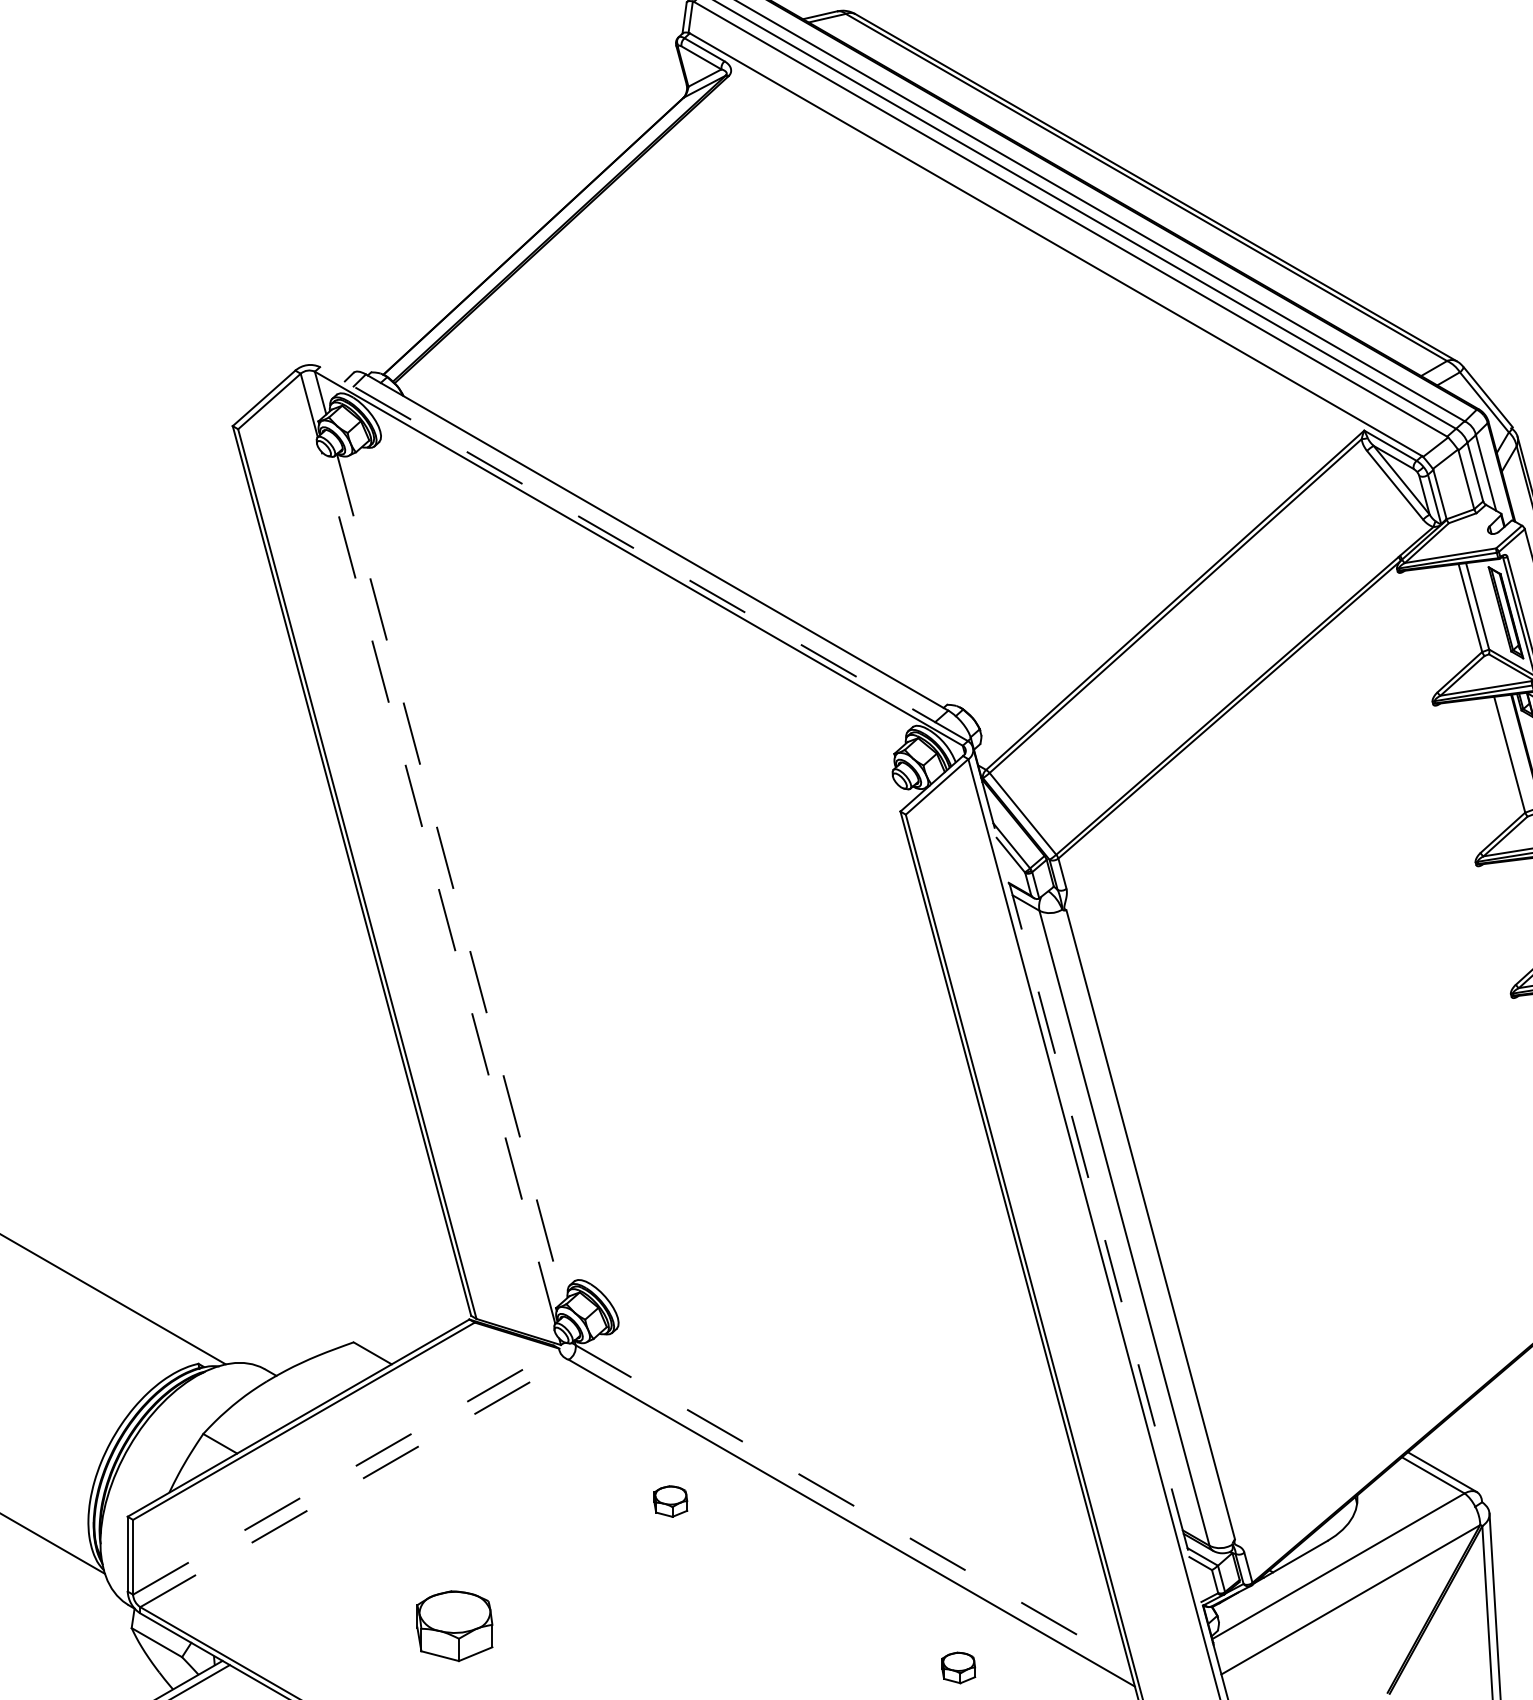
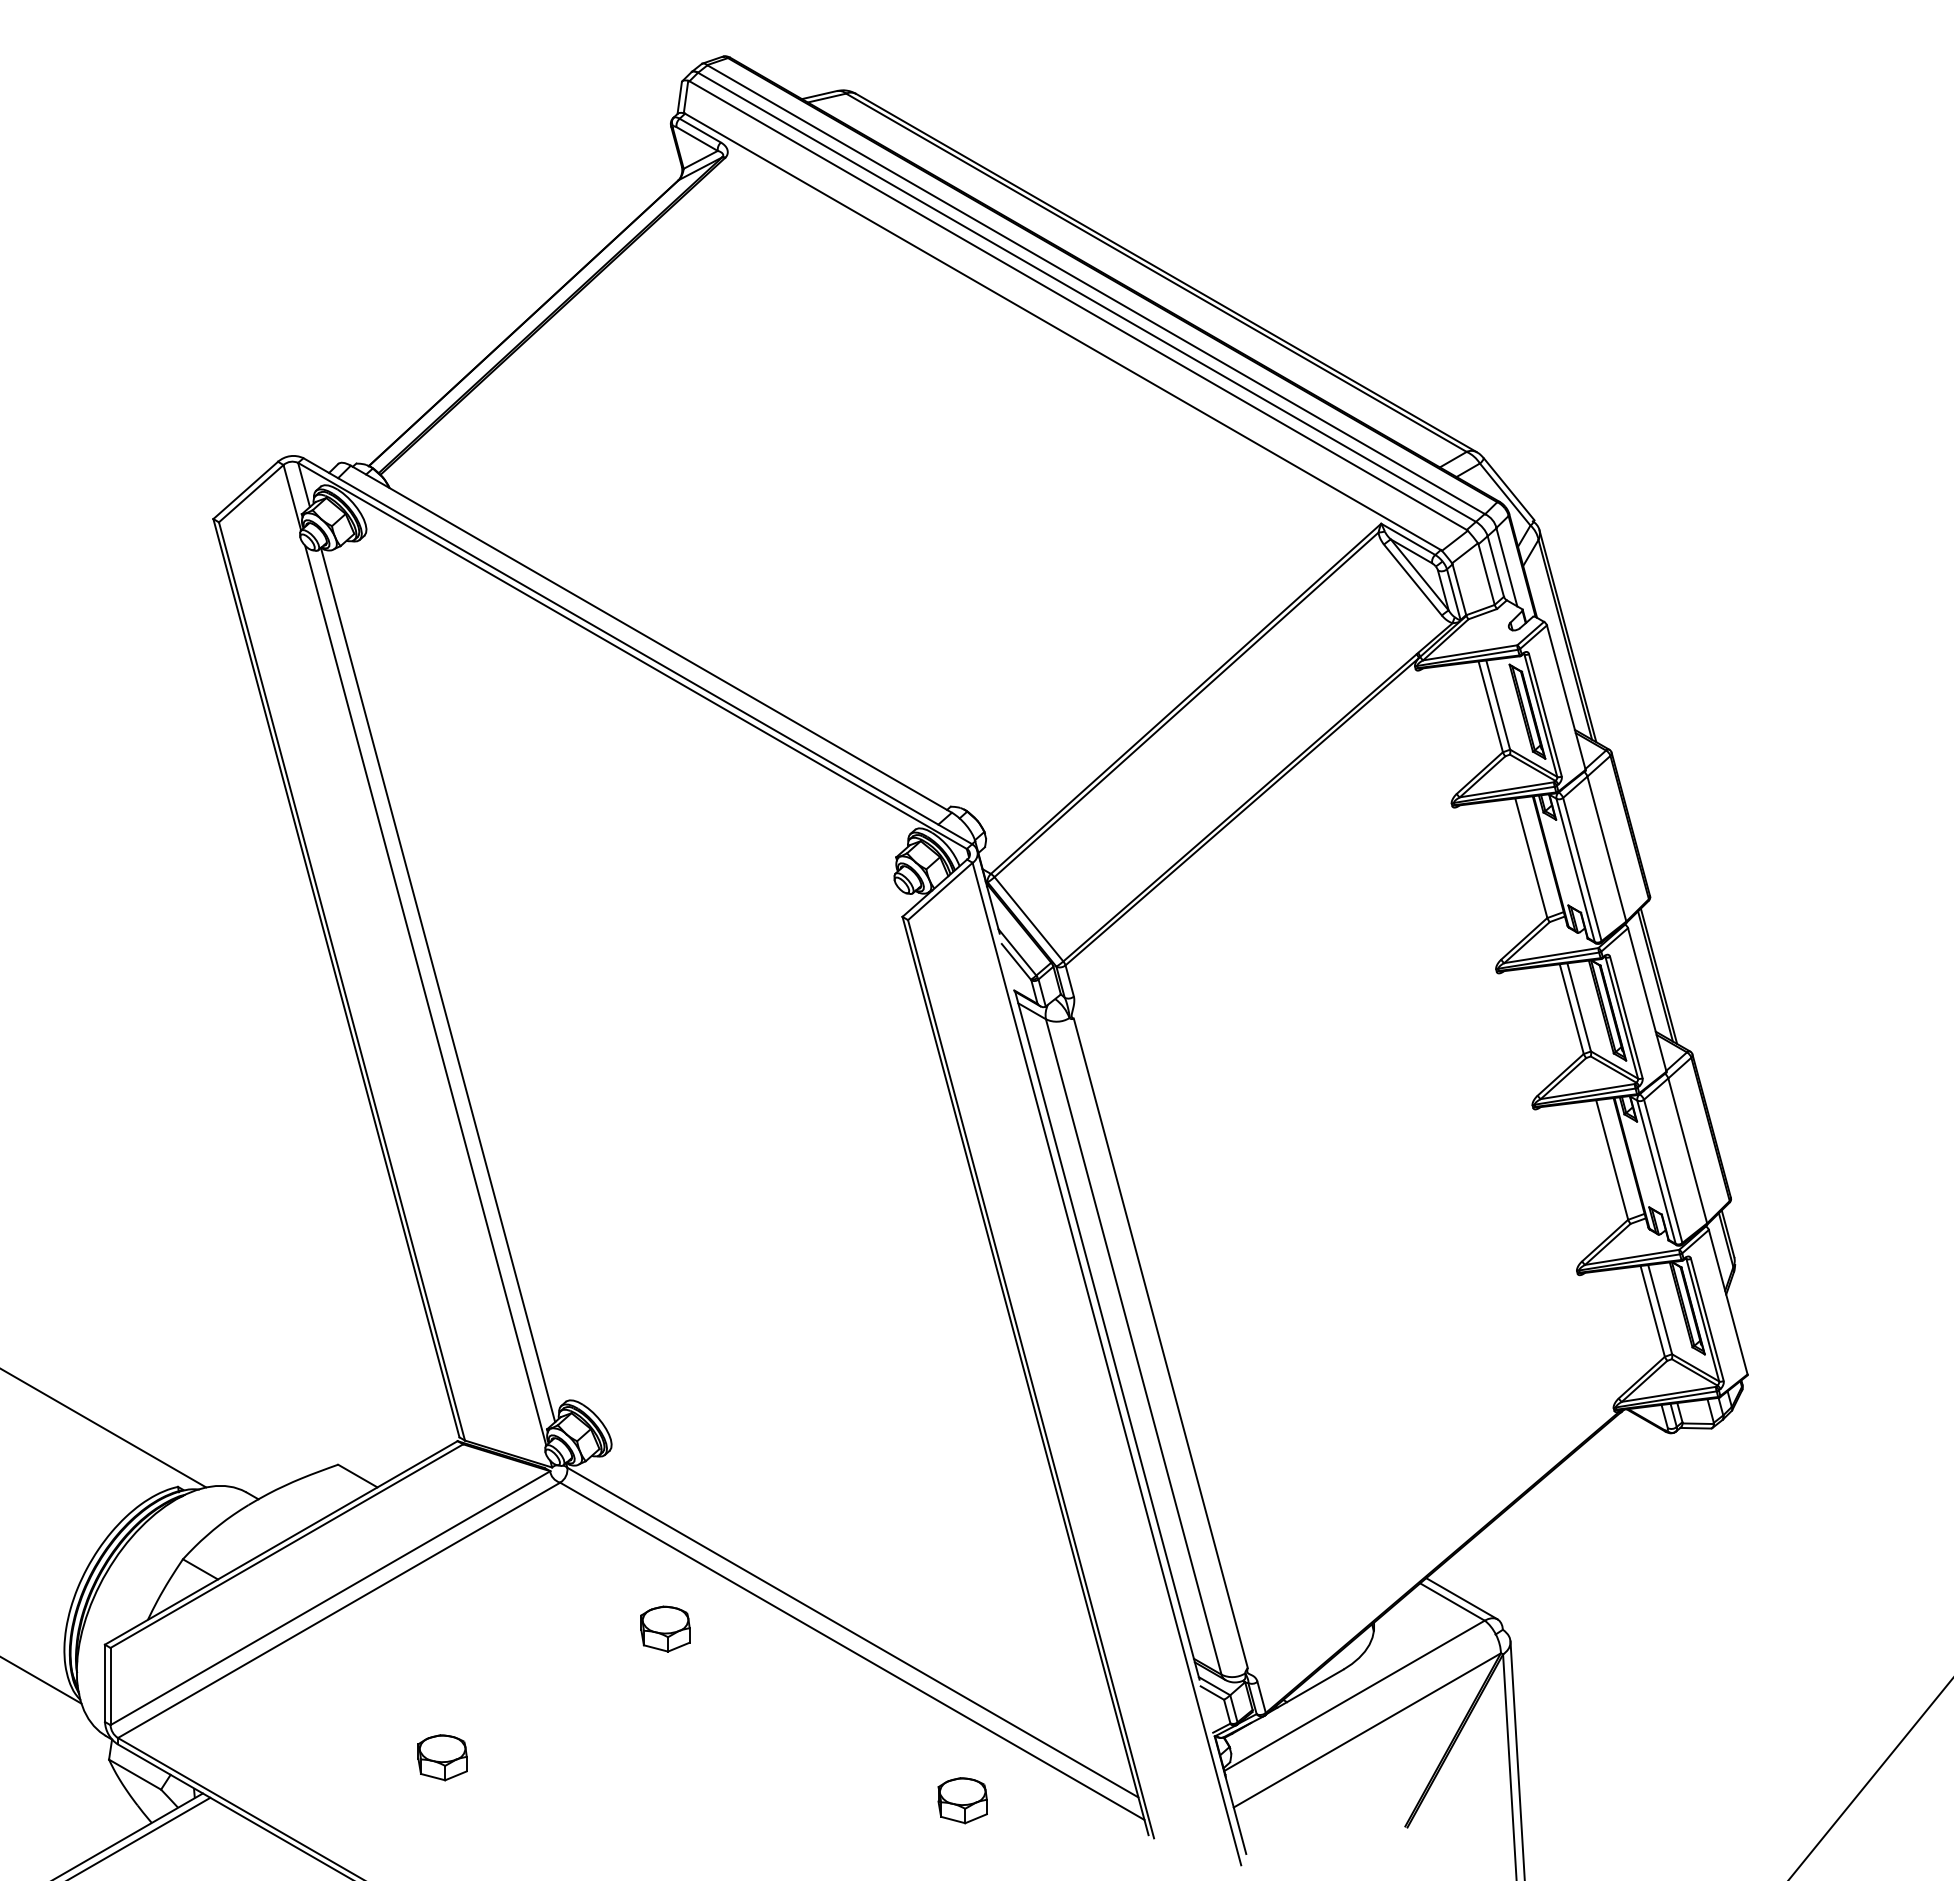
line: (643, 553) -> (637, 650), dashed -> solid
line: (450, 878) -> (438, 985), dashed -> solid
line: (438, 887) -> (425, 995), dashed -> solid
line: (1099, 1217) -> (1107, 1335), dashed -> solid
line: (346, 1471) -> (330, 1598), dashed -> solid
line: (354, 1483) -> (339, 1610), dashed -> solid
part: (670, 1501) -> (665, 1628), size x1.43
line: (851, 1504) -> (852, 1632), dashed -> solid
part: (454, 1626) -> (442, 1757), size x0.62
part: (958, 1667) -> (962, 1800), size x1.43

